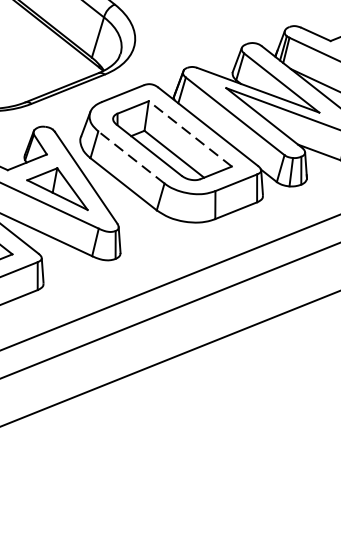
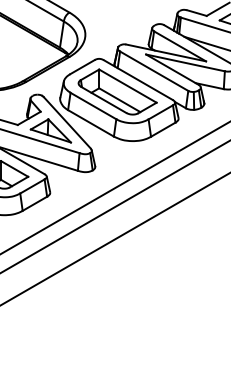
line: (189, 132) -> (127, 85), dashed -> solid
line: (131, 156) -> (93, 105), dashed -> solid

